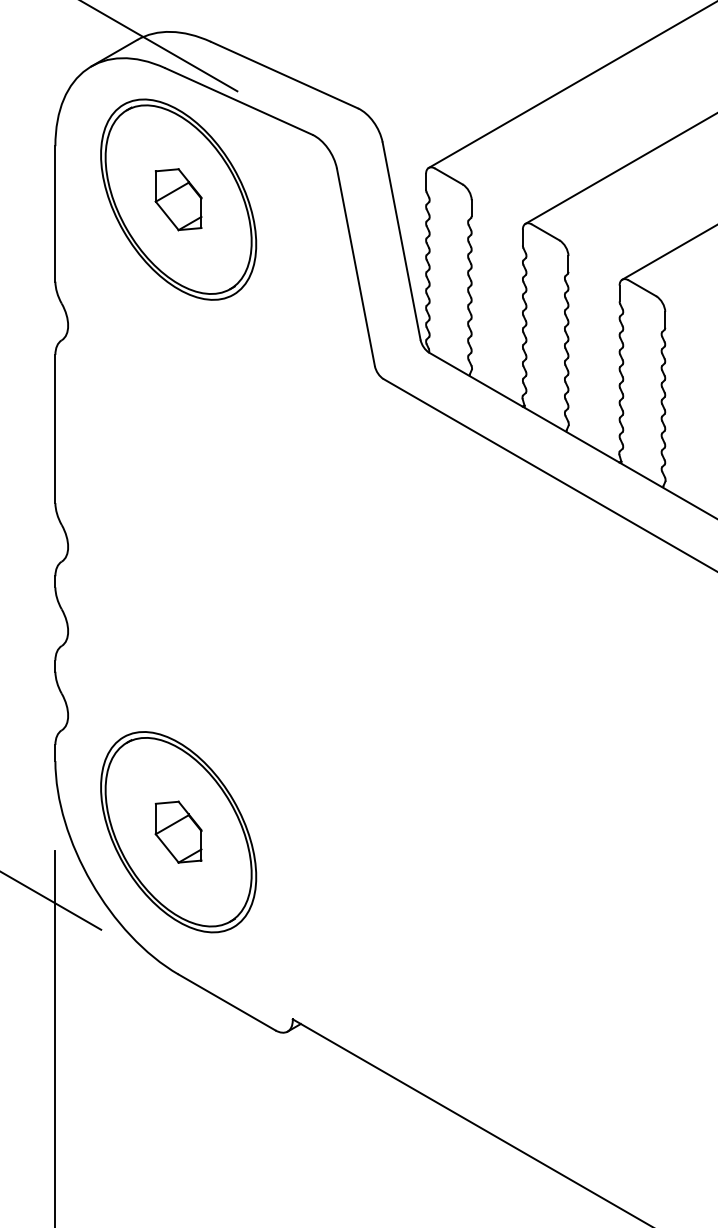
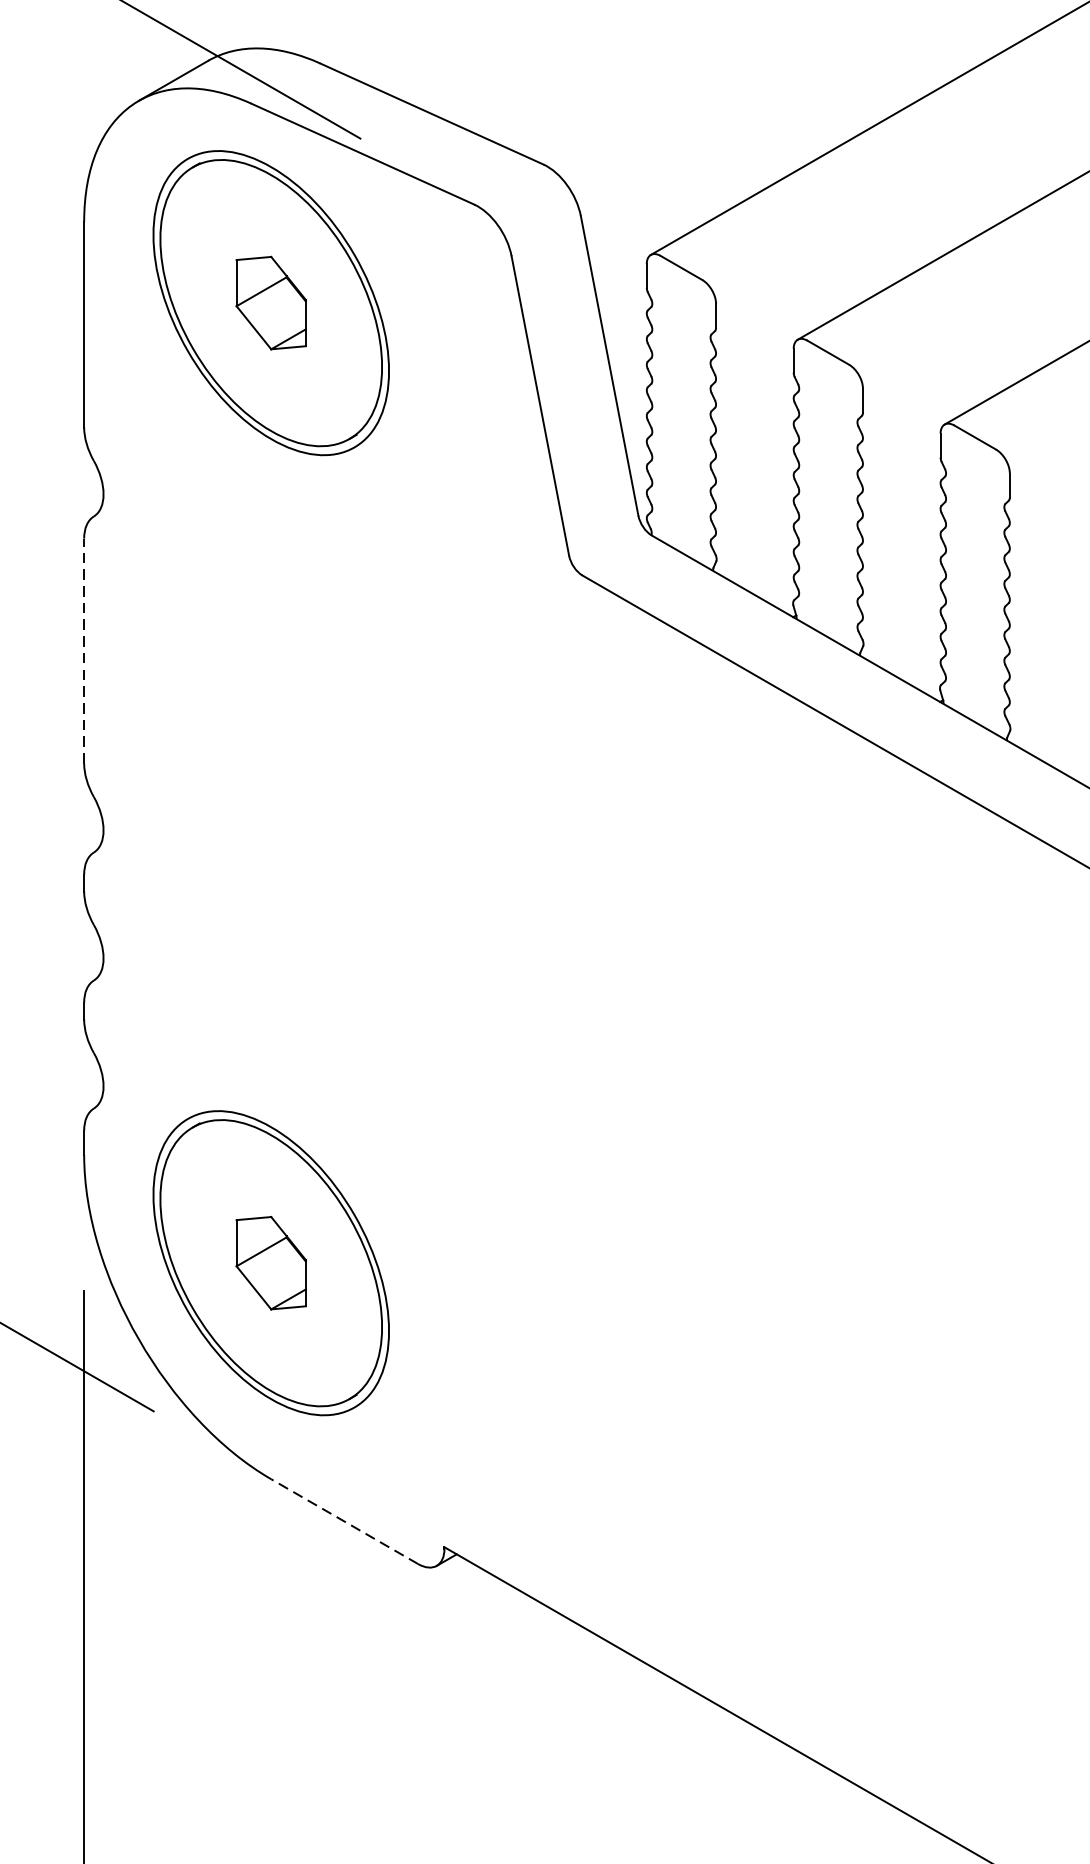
line: (55, 428) -> (84, 650), solid -> dashed
line: (227, 1002) -> (345, 1521), solid -> dashed

